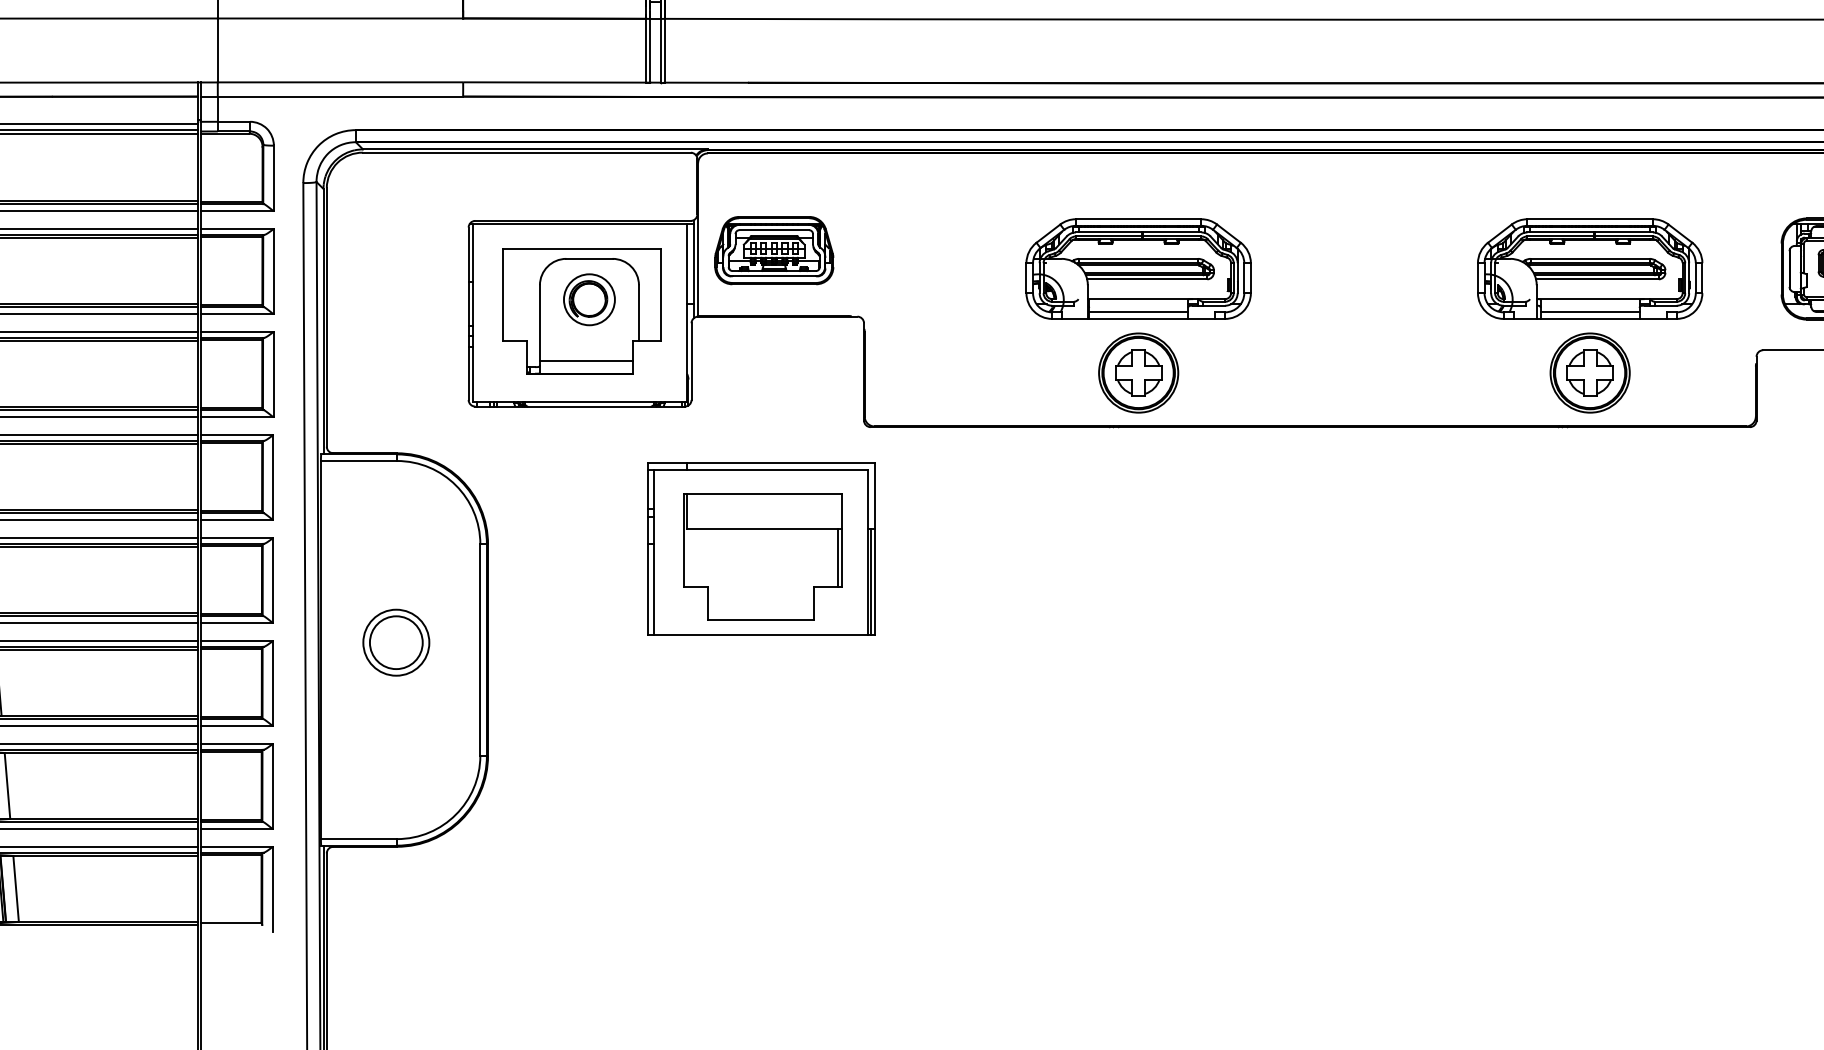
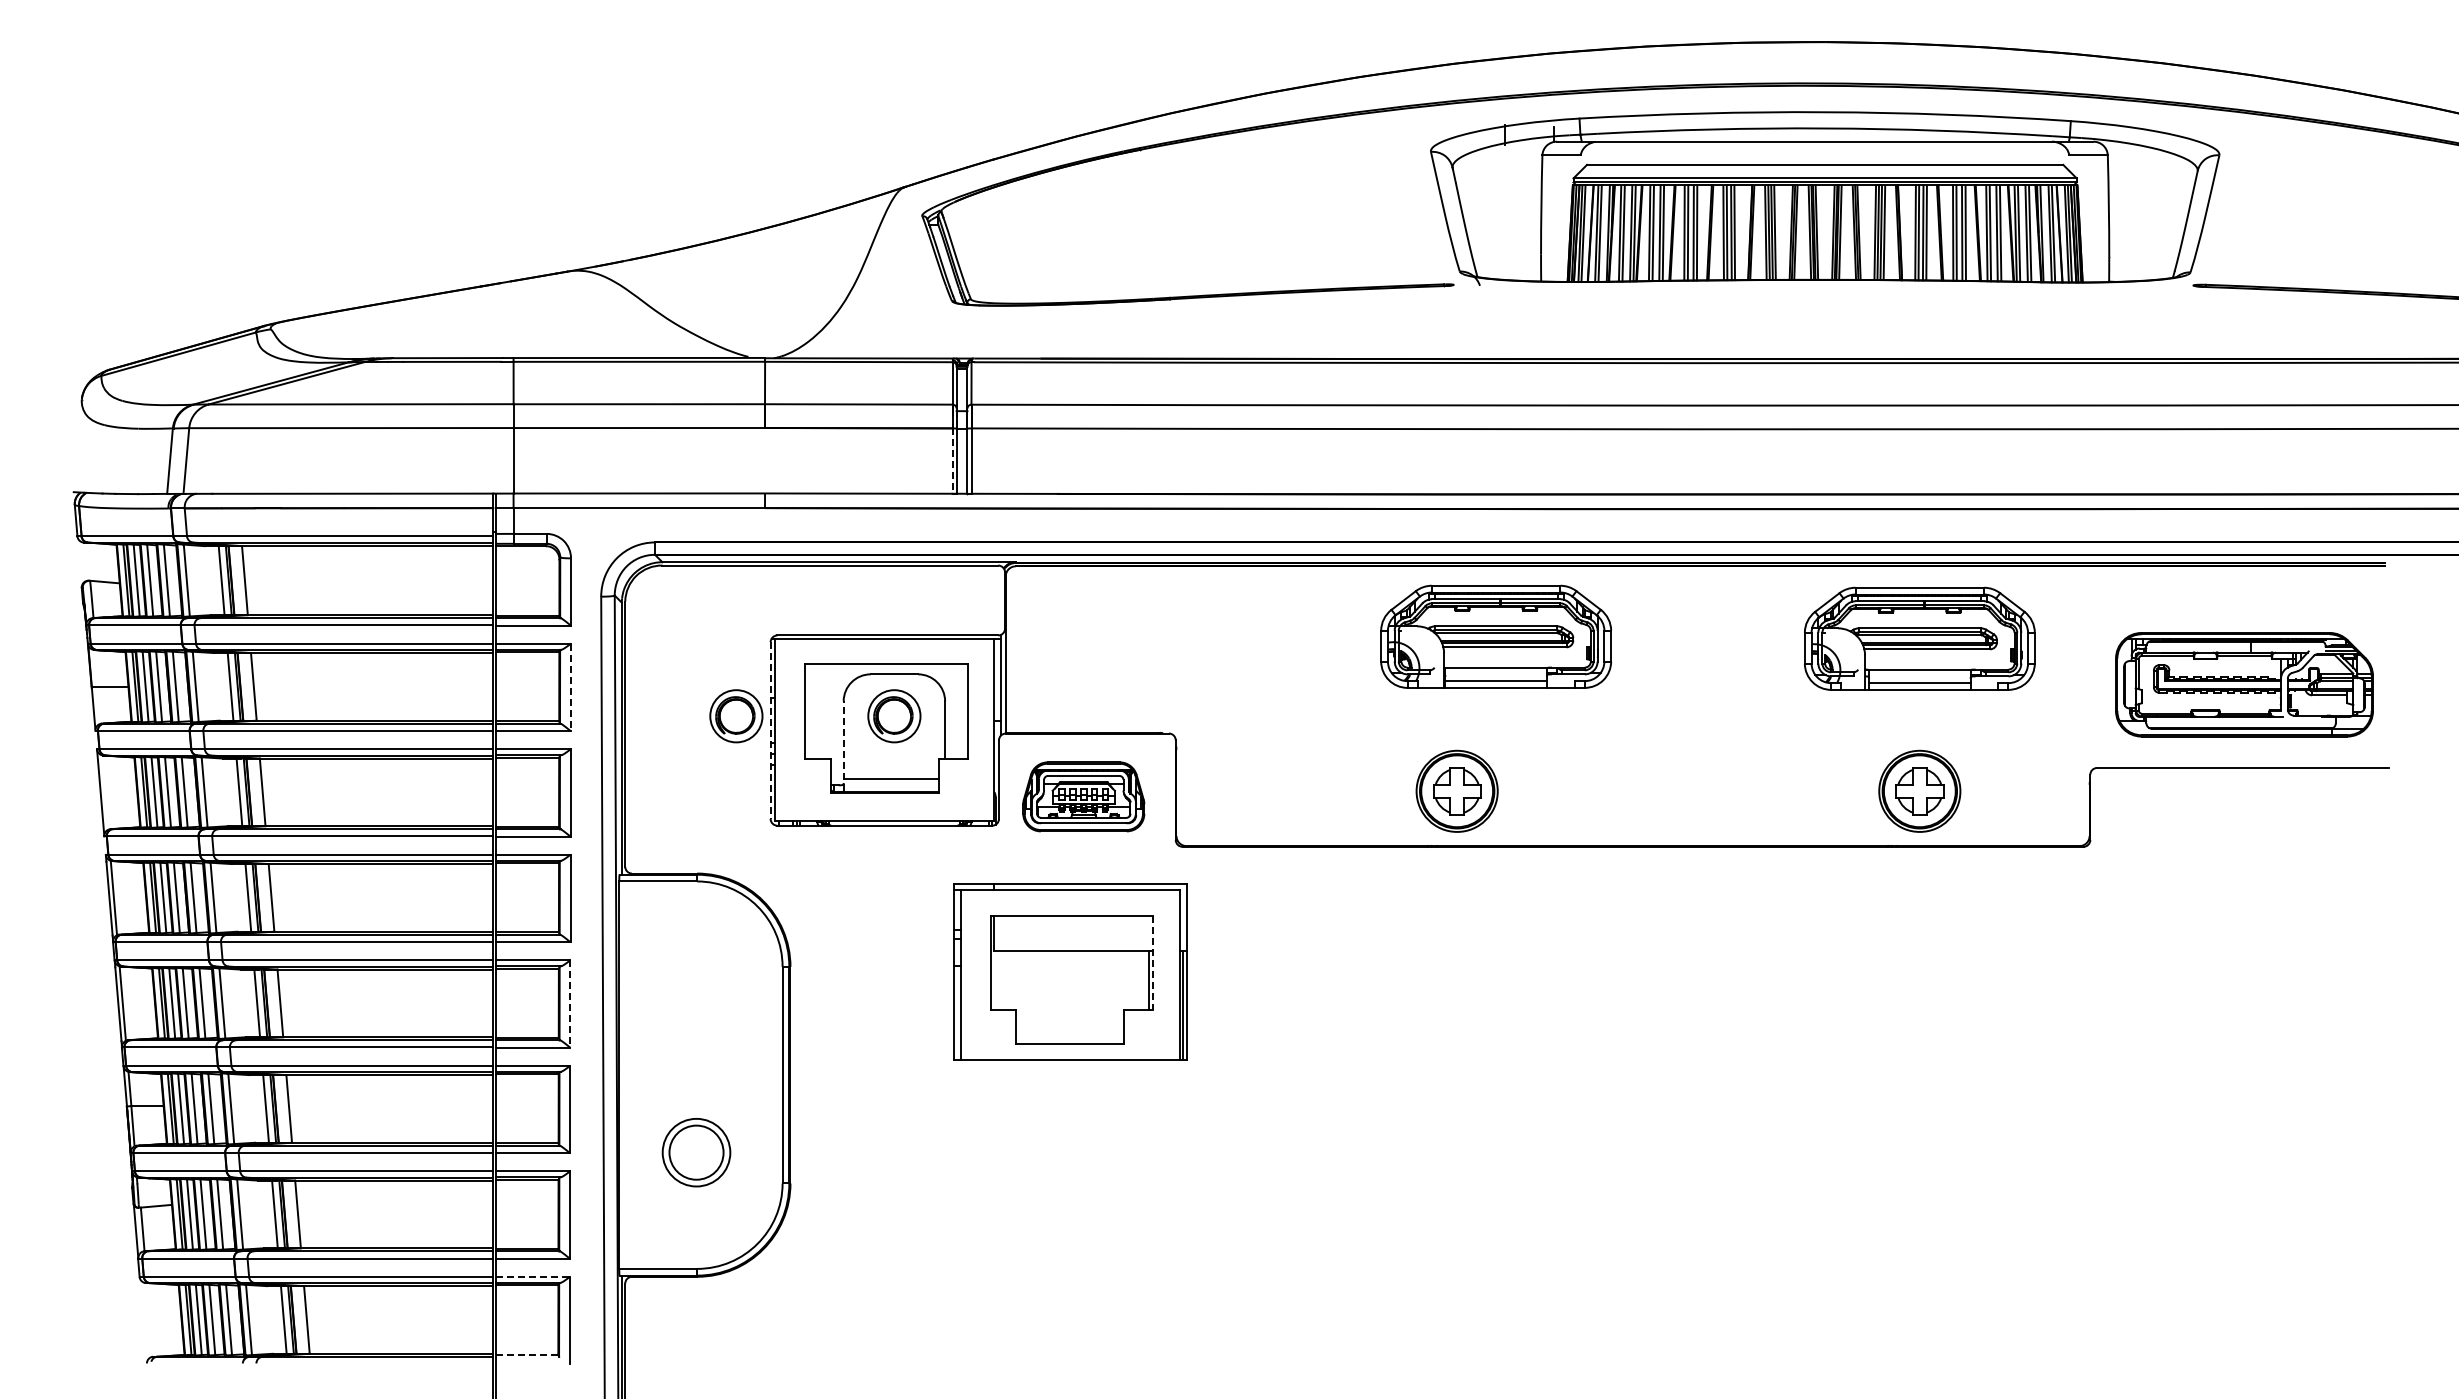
line: (646, 51) -> (952, 461), solid -> dashed
part: (773, 250) -> (1083, 796), moved
part: (1138, 268) -> (1495, 636), moved
part: (1589, 268) -> (1919, 638), moved
line: (273, 271) -> (570, 687), solid -> dashed
part: (435, 300) -> (736, 716), added
line: (468, 314) -> (770, 731), solid -> dashed
line: (539, 329) -> (843, 746), solid -> dashed
line: (842, 541) -> (1153, 963), solid -> dashed
line: (273, 580) -> (570, 1003), solid -> dashed
part: (396, 642) -> (696, 1152), moved
line: (236, 846) -> (532, 1276), solid -> dashed
line: (230, 922) -> (526, 1354), solid -> dashed

